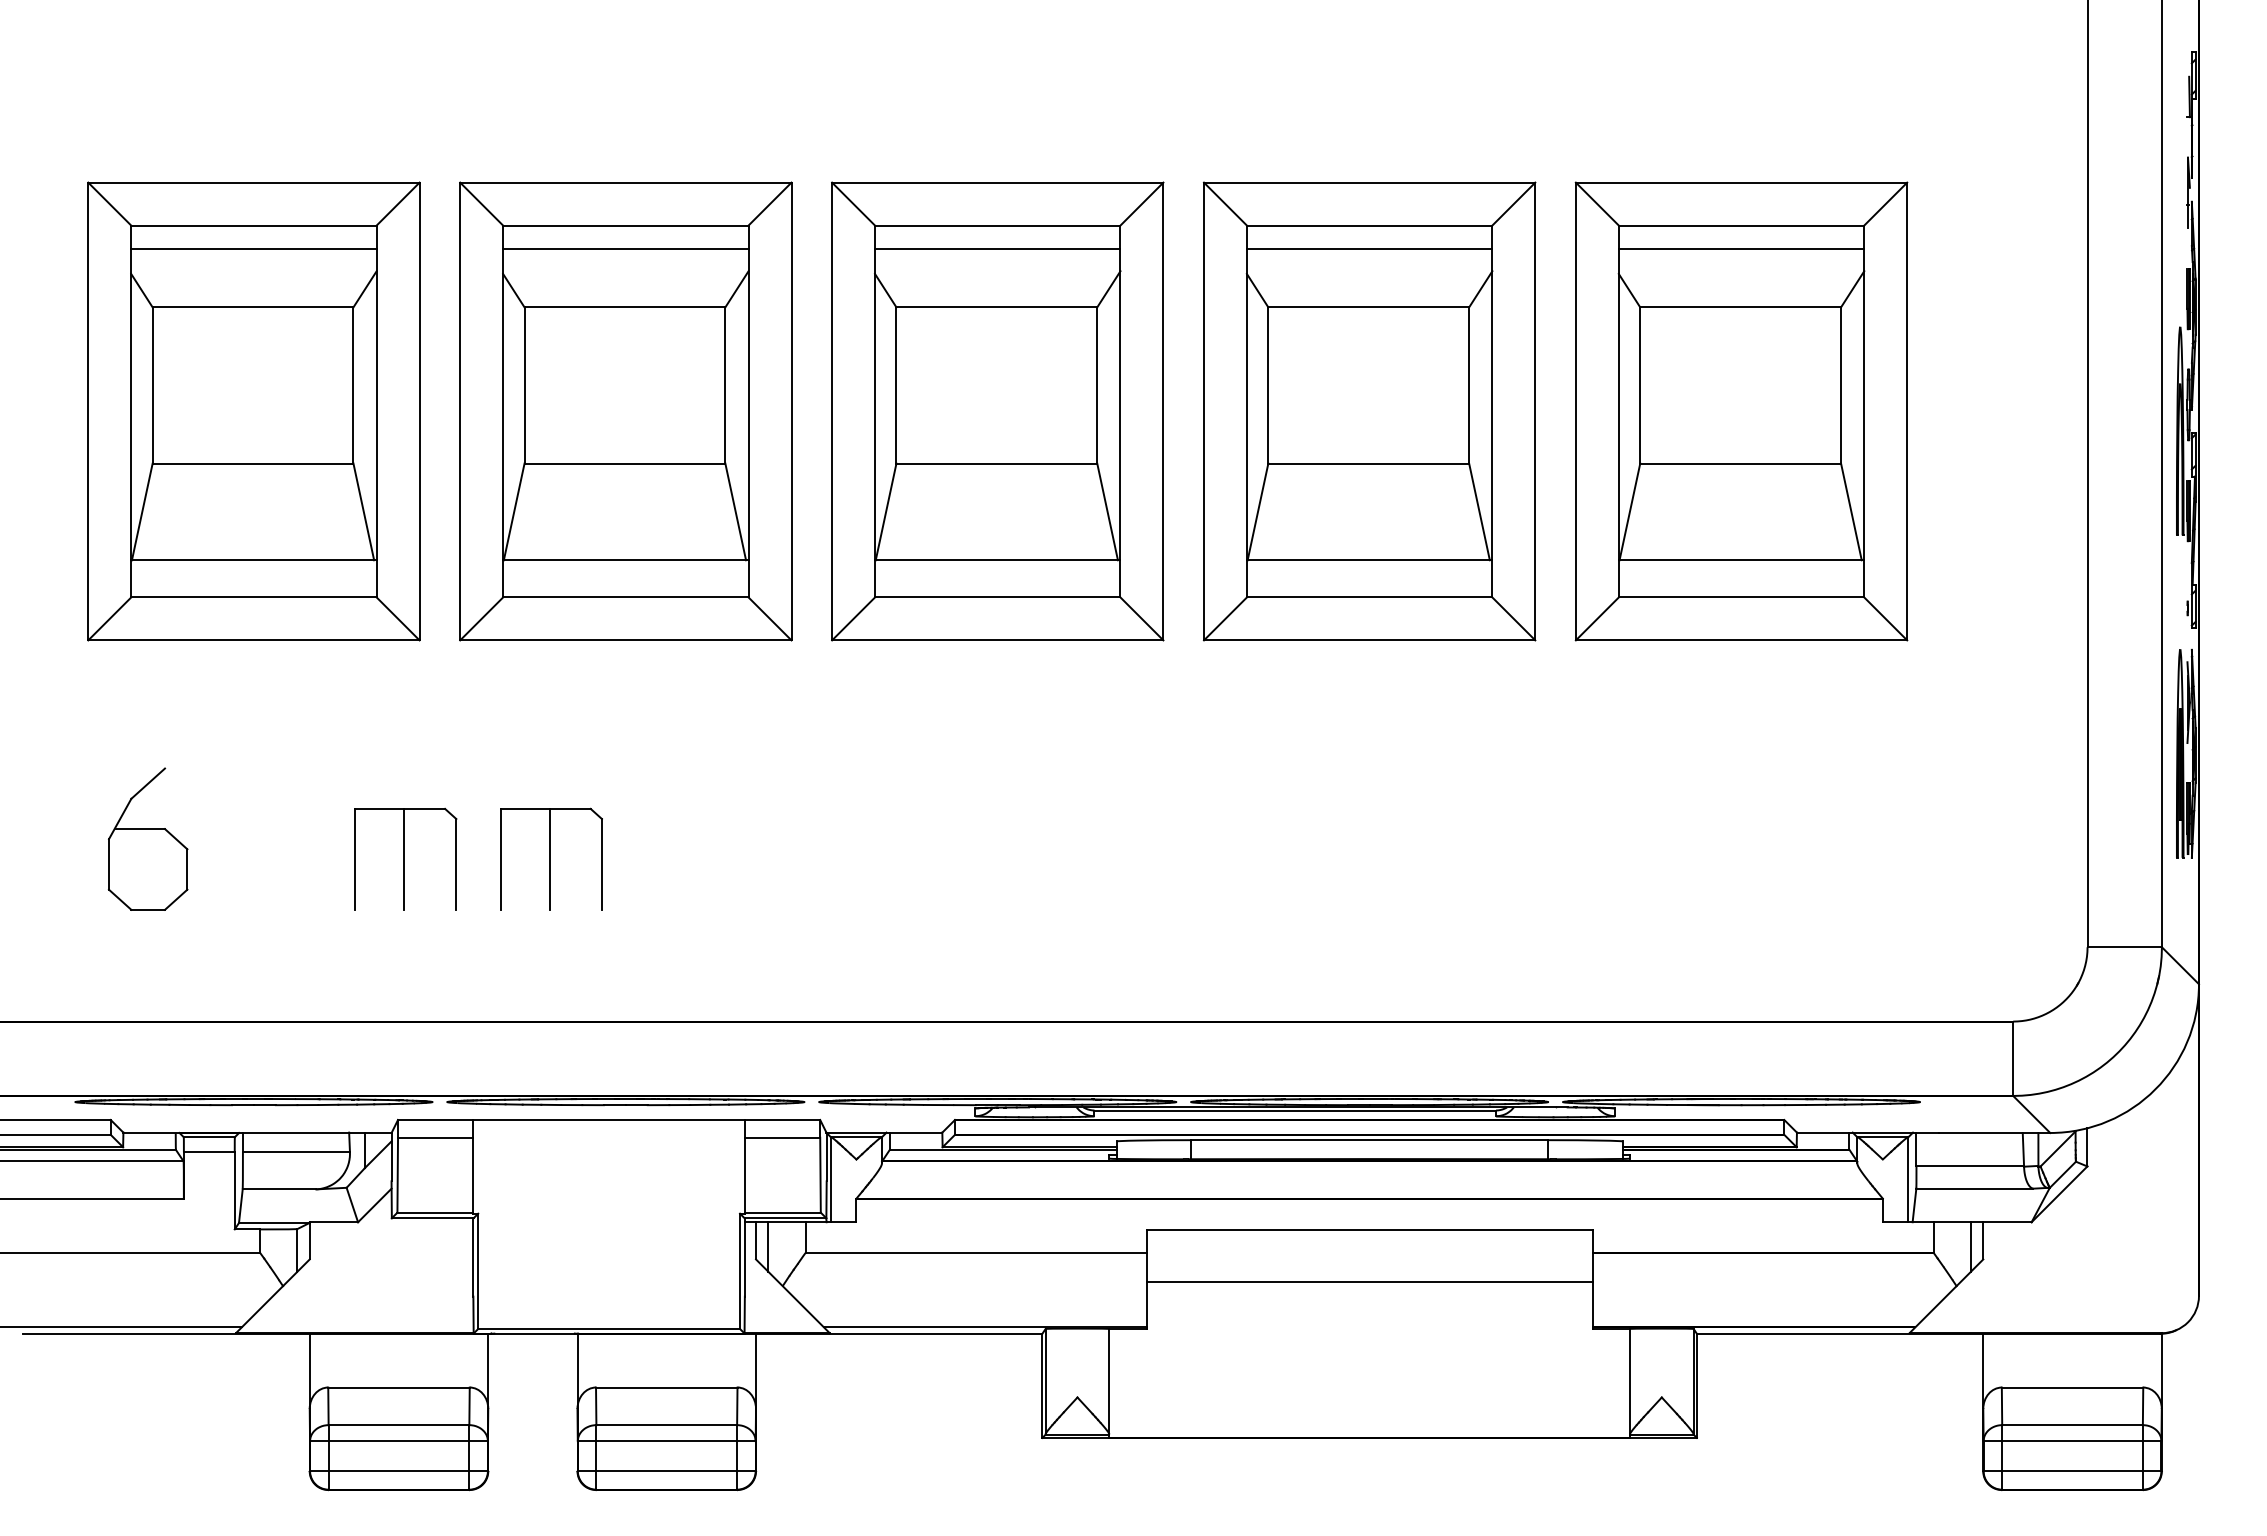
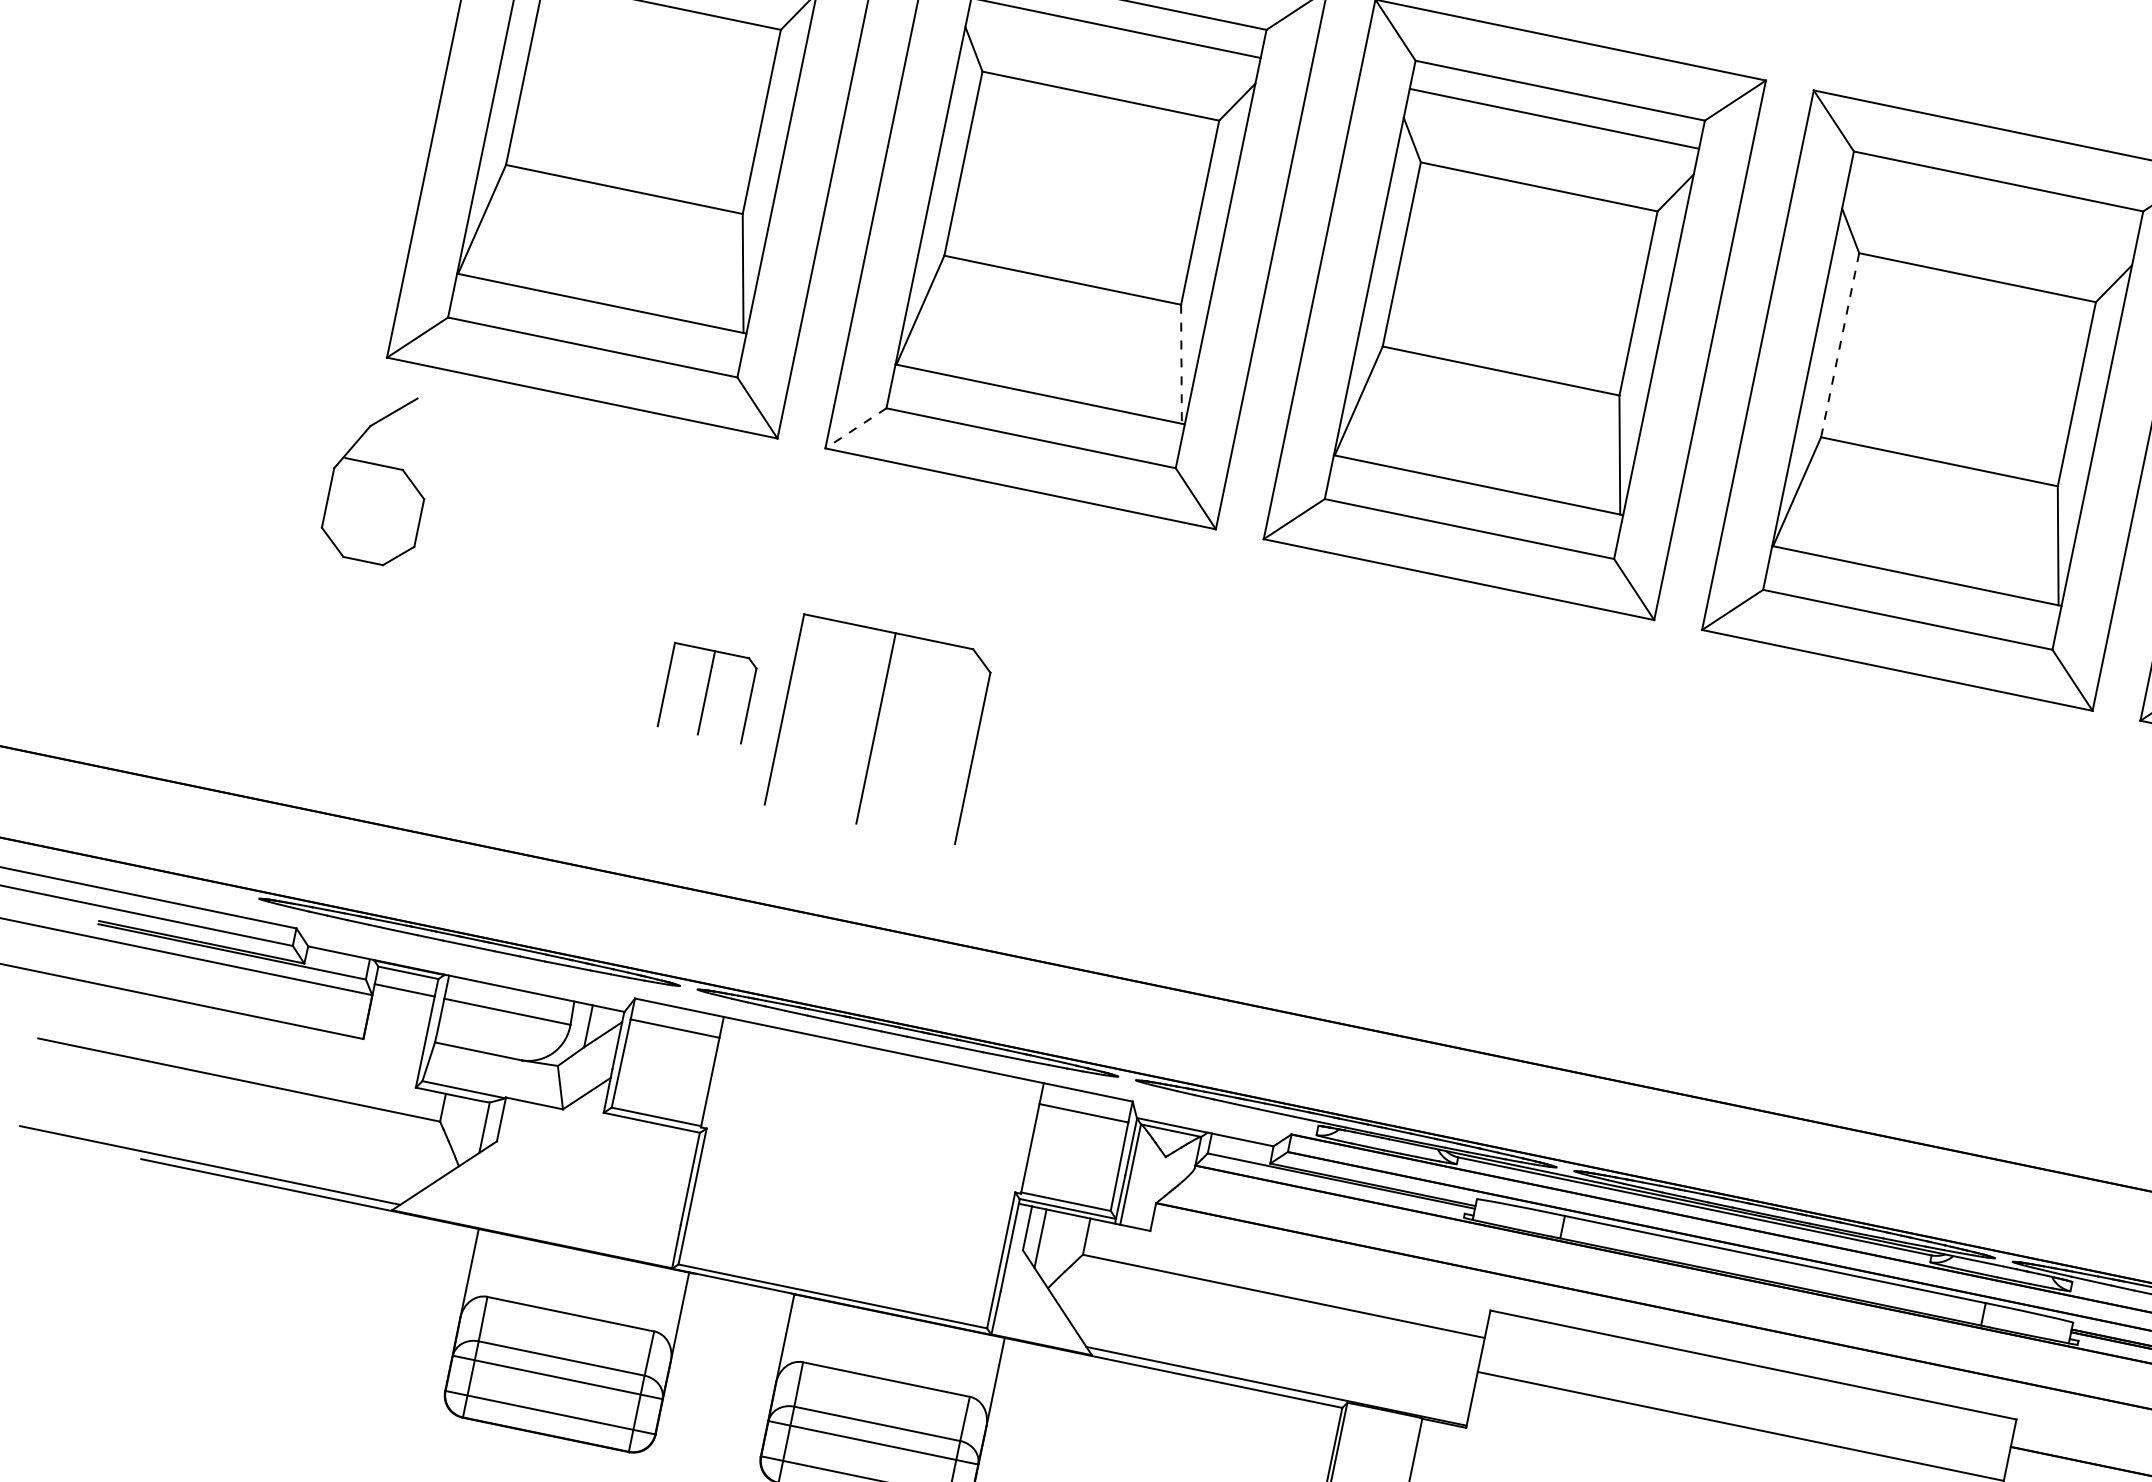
line: (1369, 249) -> (1992, 209), removed
line: (1268, 384) -> (1840, 344), solid -> dashed
line: (735, 512) -> (1181, 364), solid -> dashed
line: (481, 619) -> (855, 429), solid -> dashed
part: (147, 838) -> (379, 476), moved
part: (405, 858) -> (707, 692), size x0.7
part: (551, 858) -> (879, 727), size x1.6

